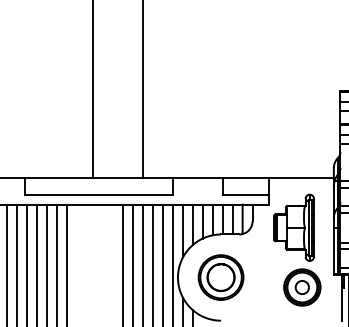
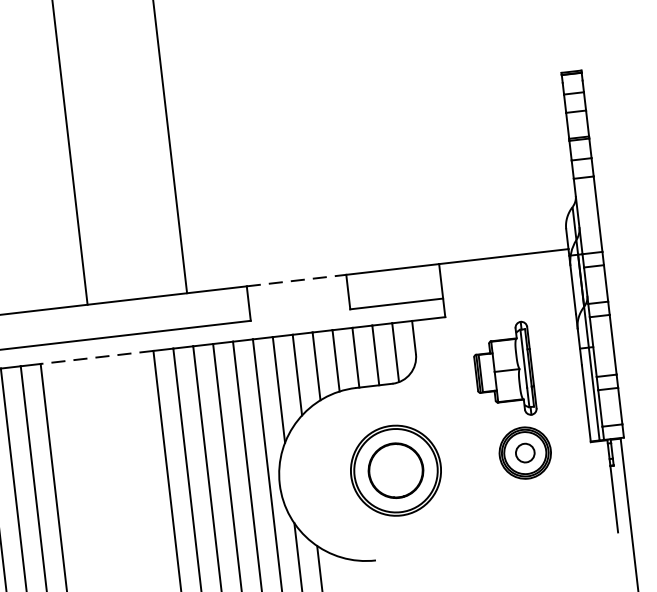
line: (197, 178) -> (295, 281), solid -> dashed
line: (94, 204) -> (95, 357), solid -> dashed
part: (297, 249) -> (512, 400), size x0.7
part: (220, 277) -> (394, 470), moved

